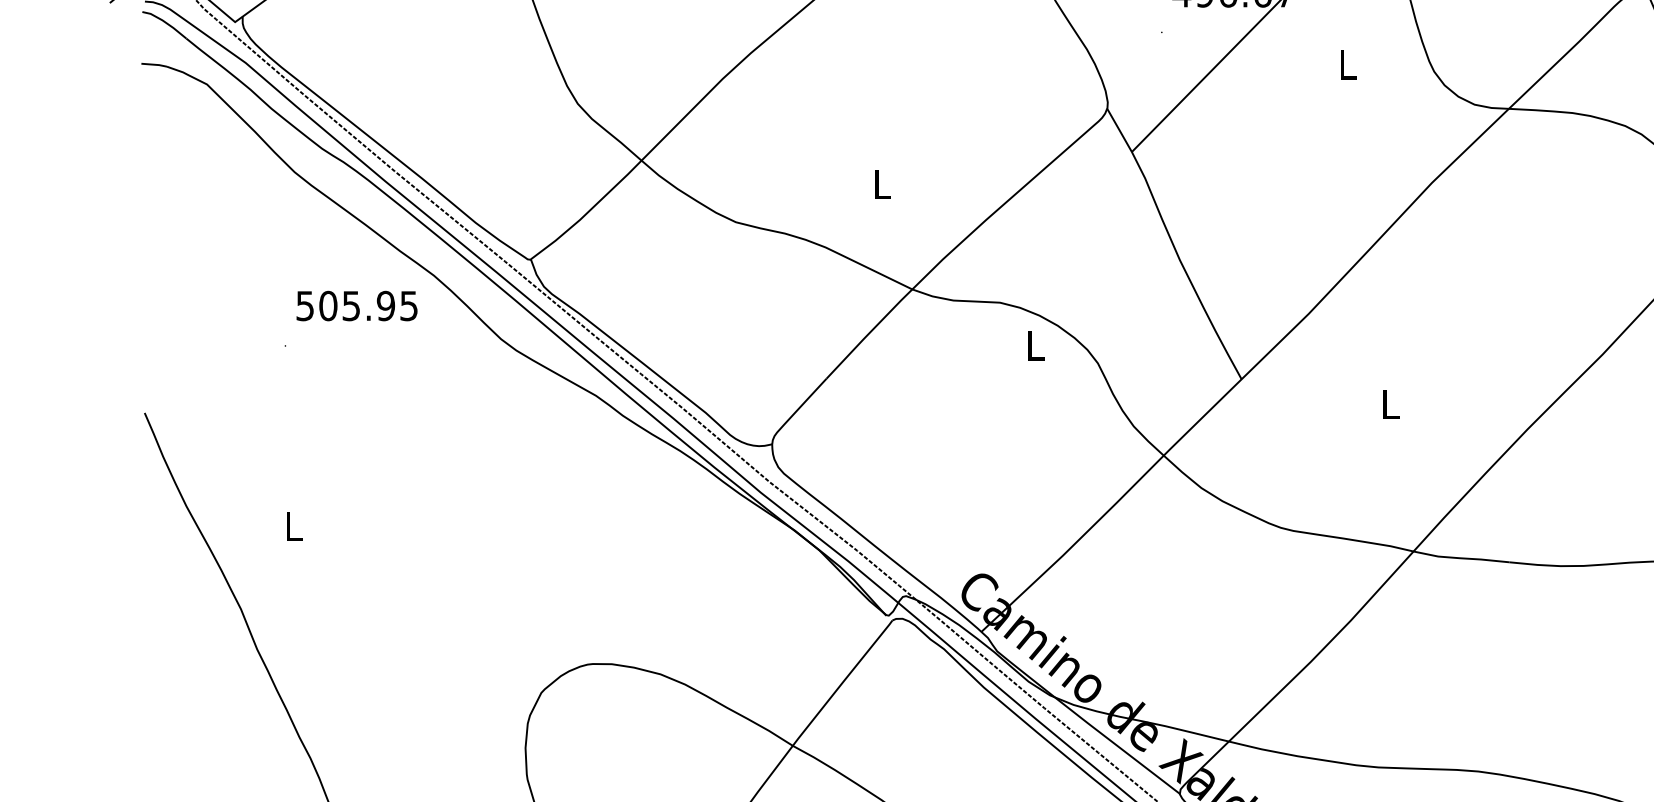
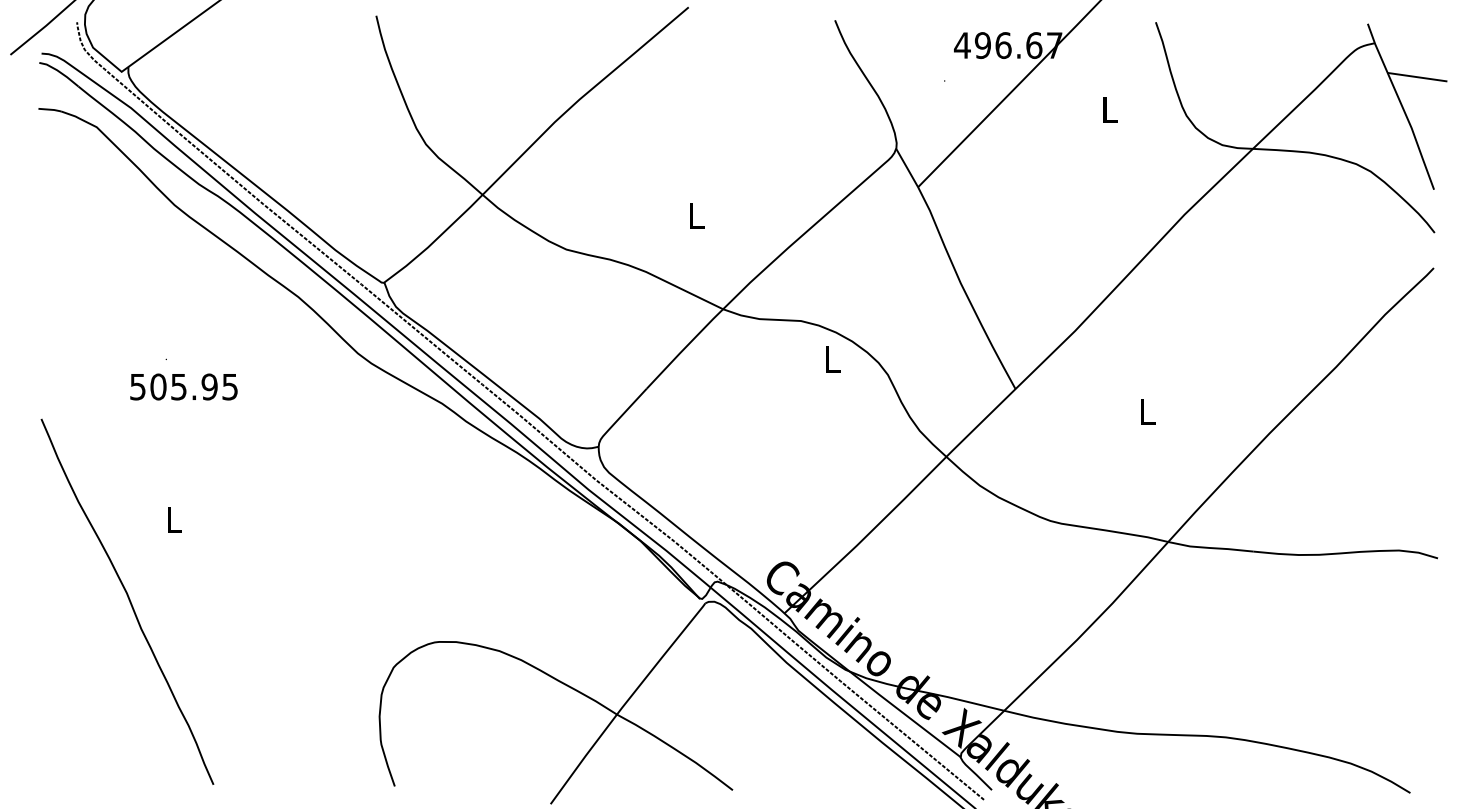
text: (356, 305) -> (183, 386), moved

